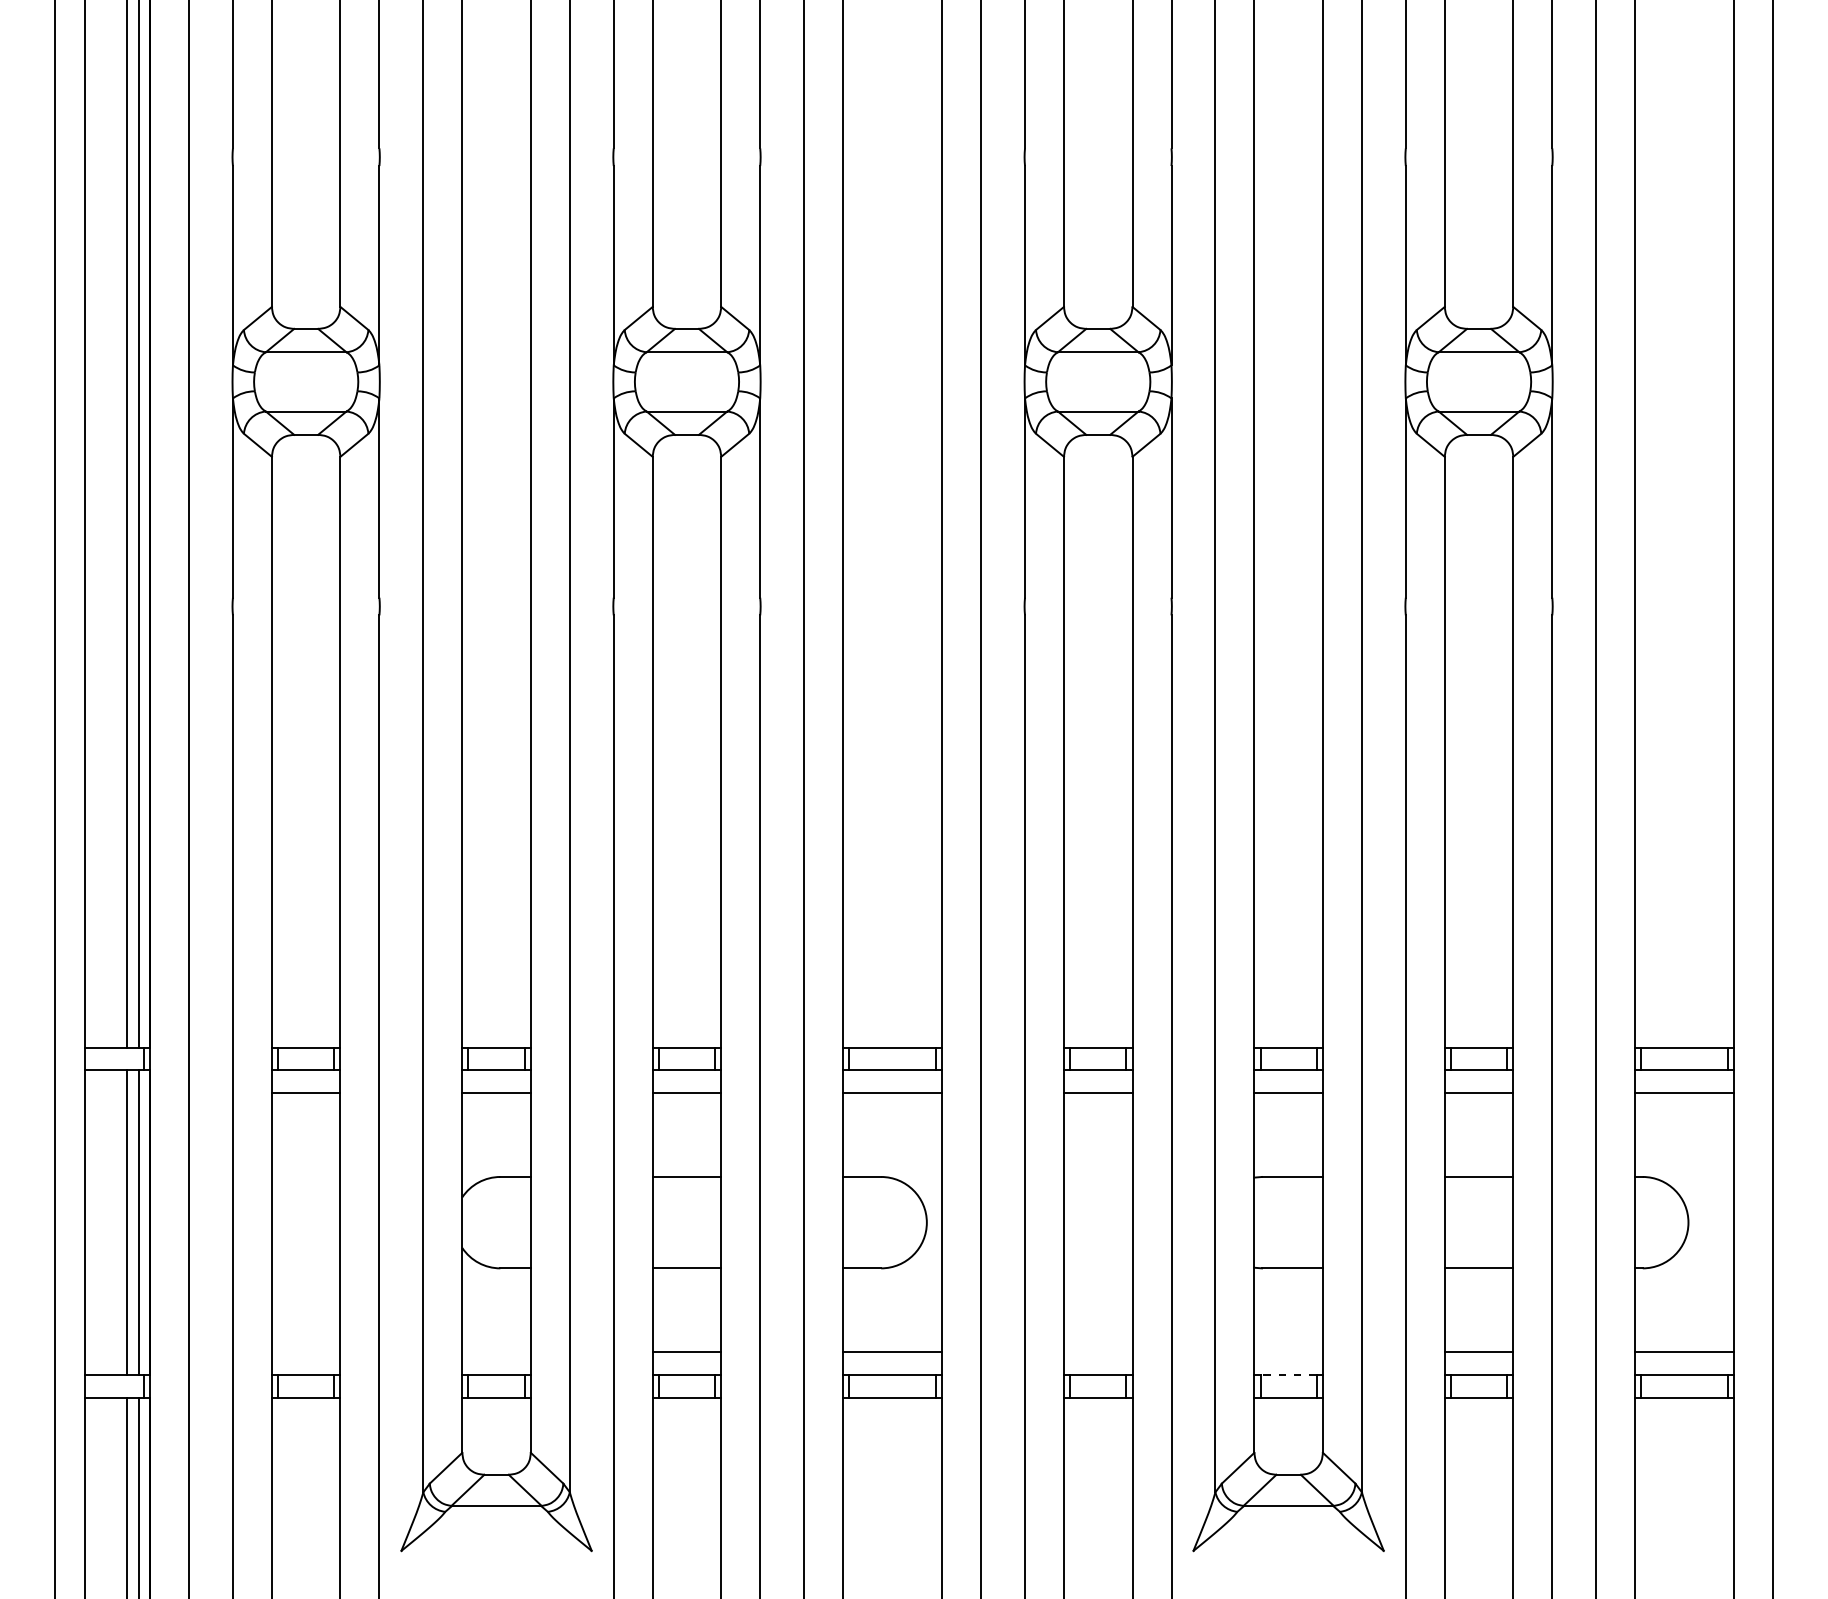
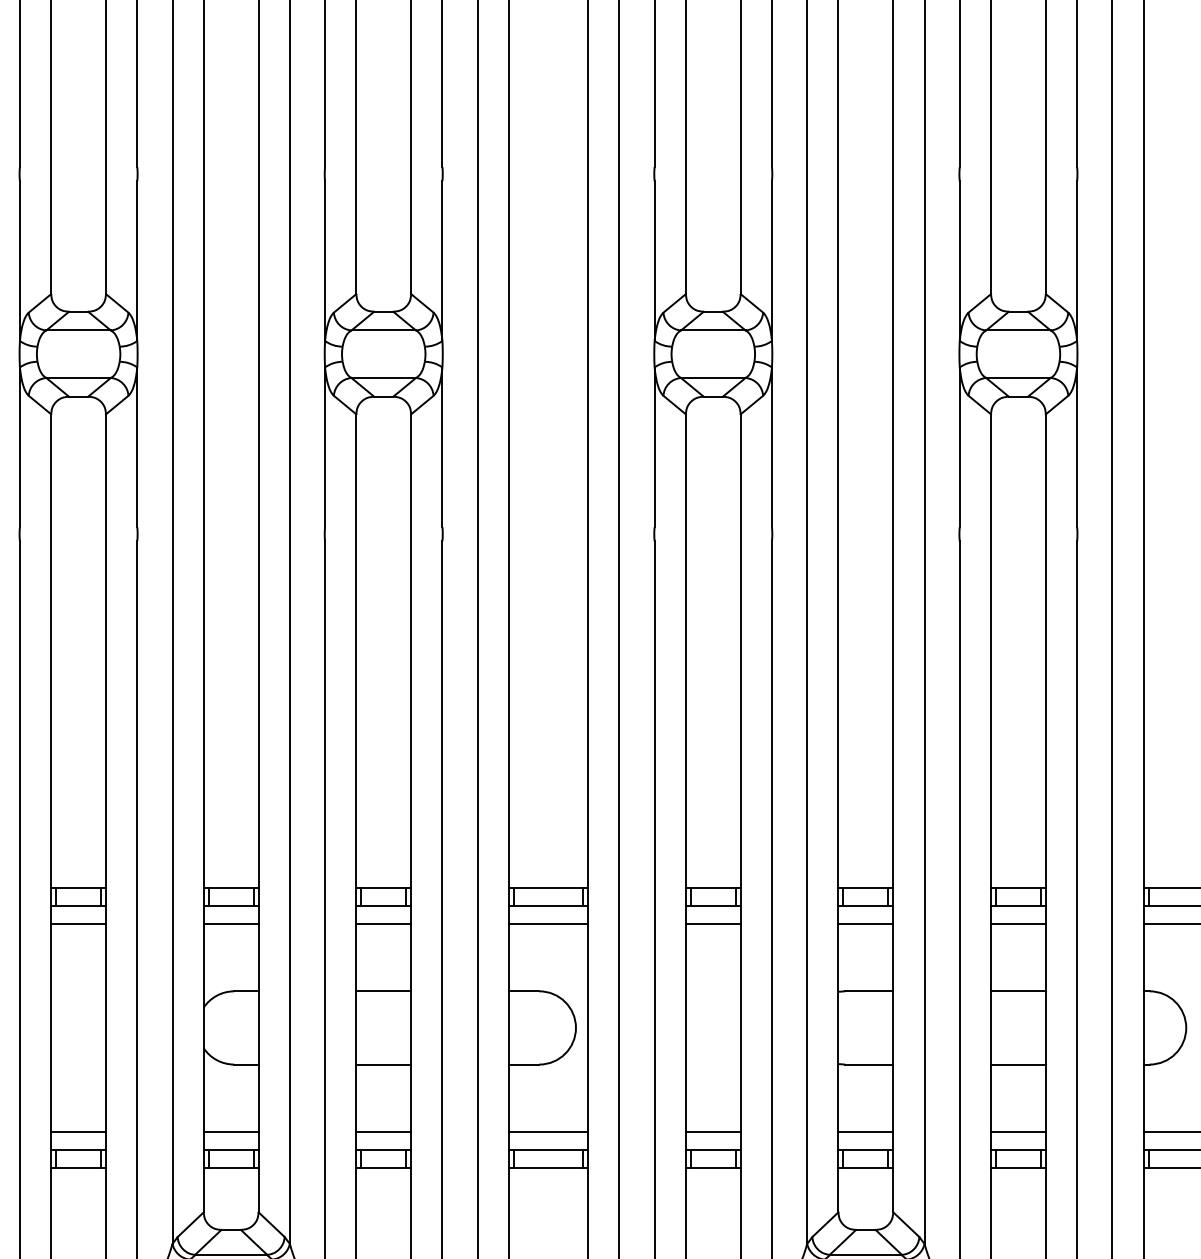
line: (305, 1352) -> (78, 1131), added
line: (496, 1352) -> (231, 1131), added
line: (1097, 1352) -> (712, 1131), added
line: (1288, 1352) -> (865, 1131), added
line: (1288, 1374) -> (865, 1149), dashed -> solid

